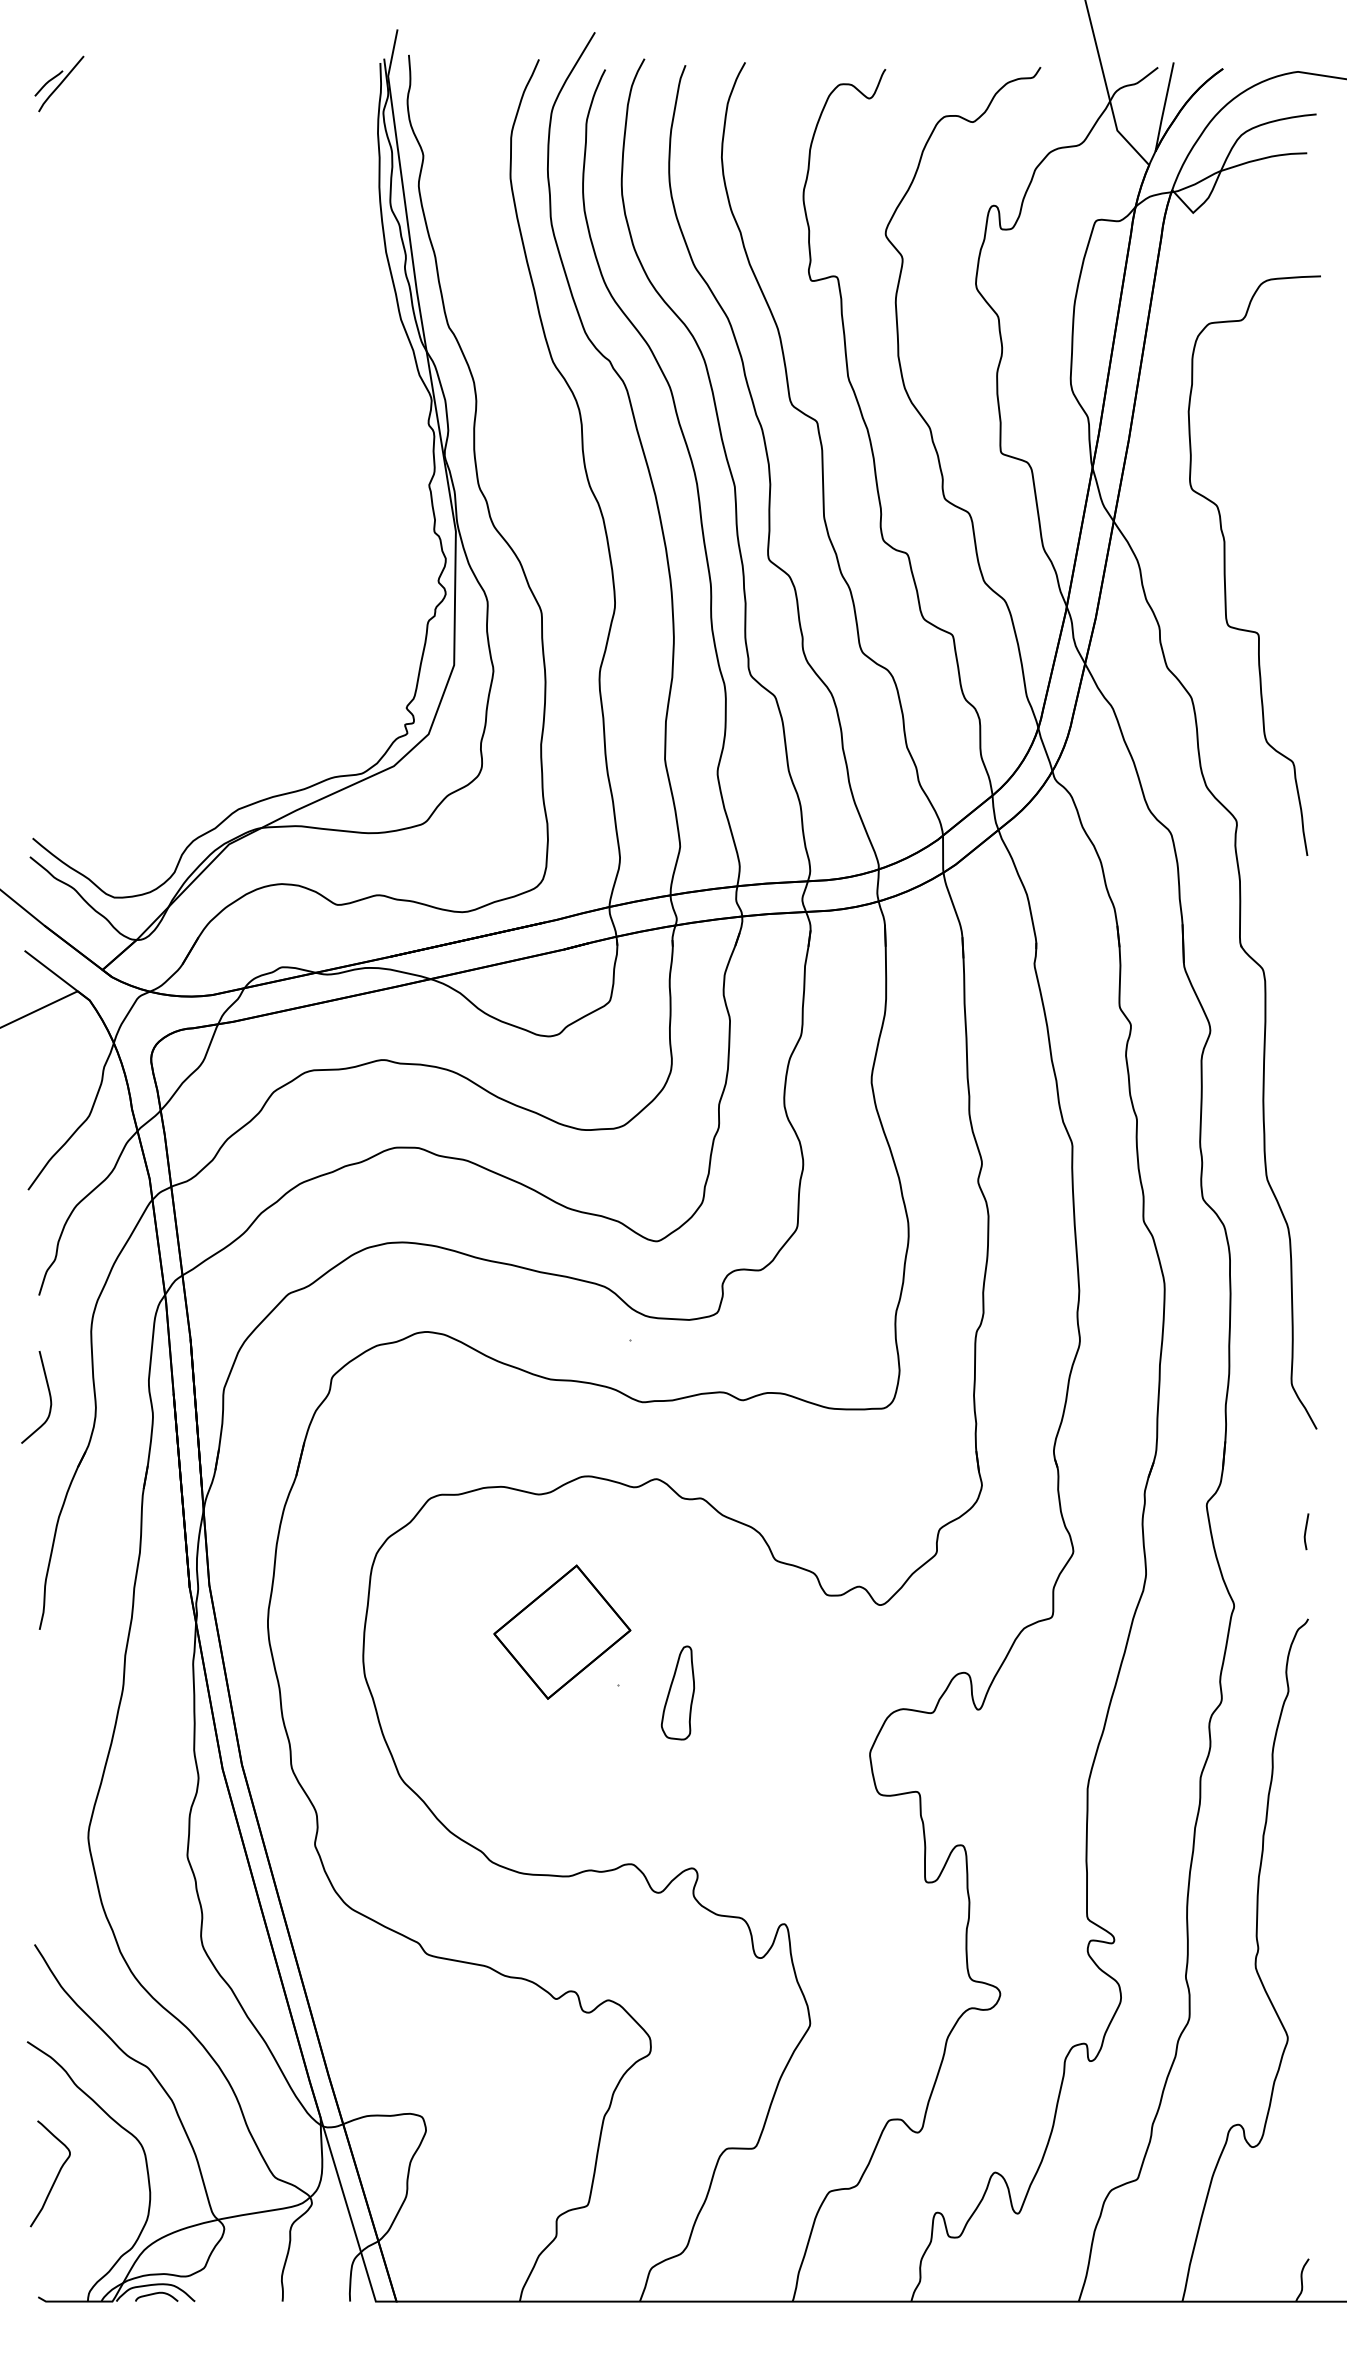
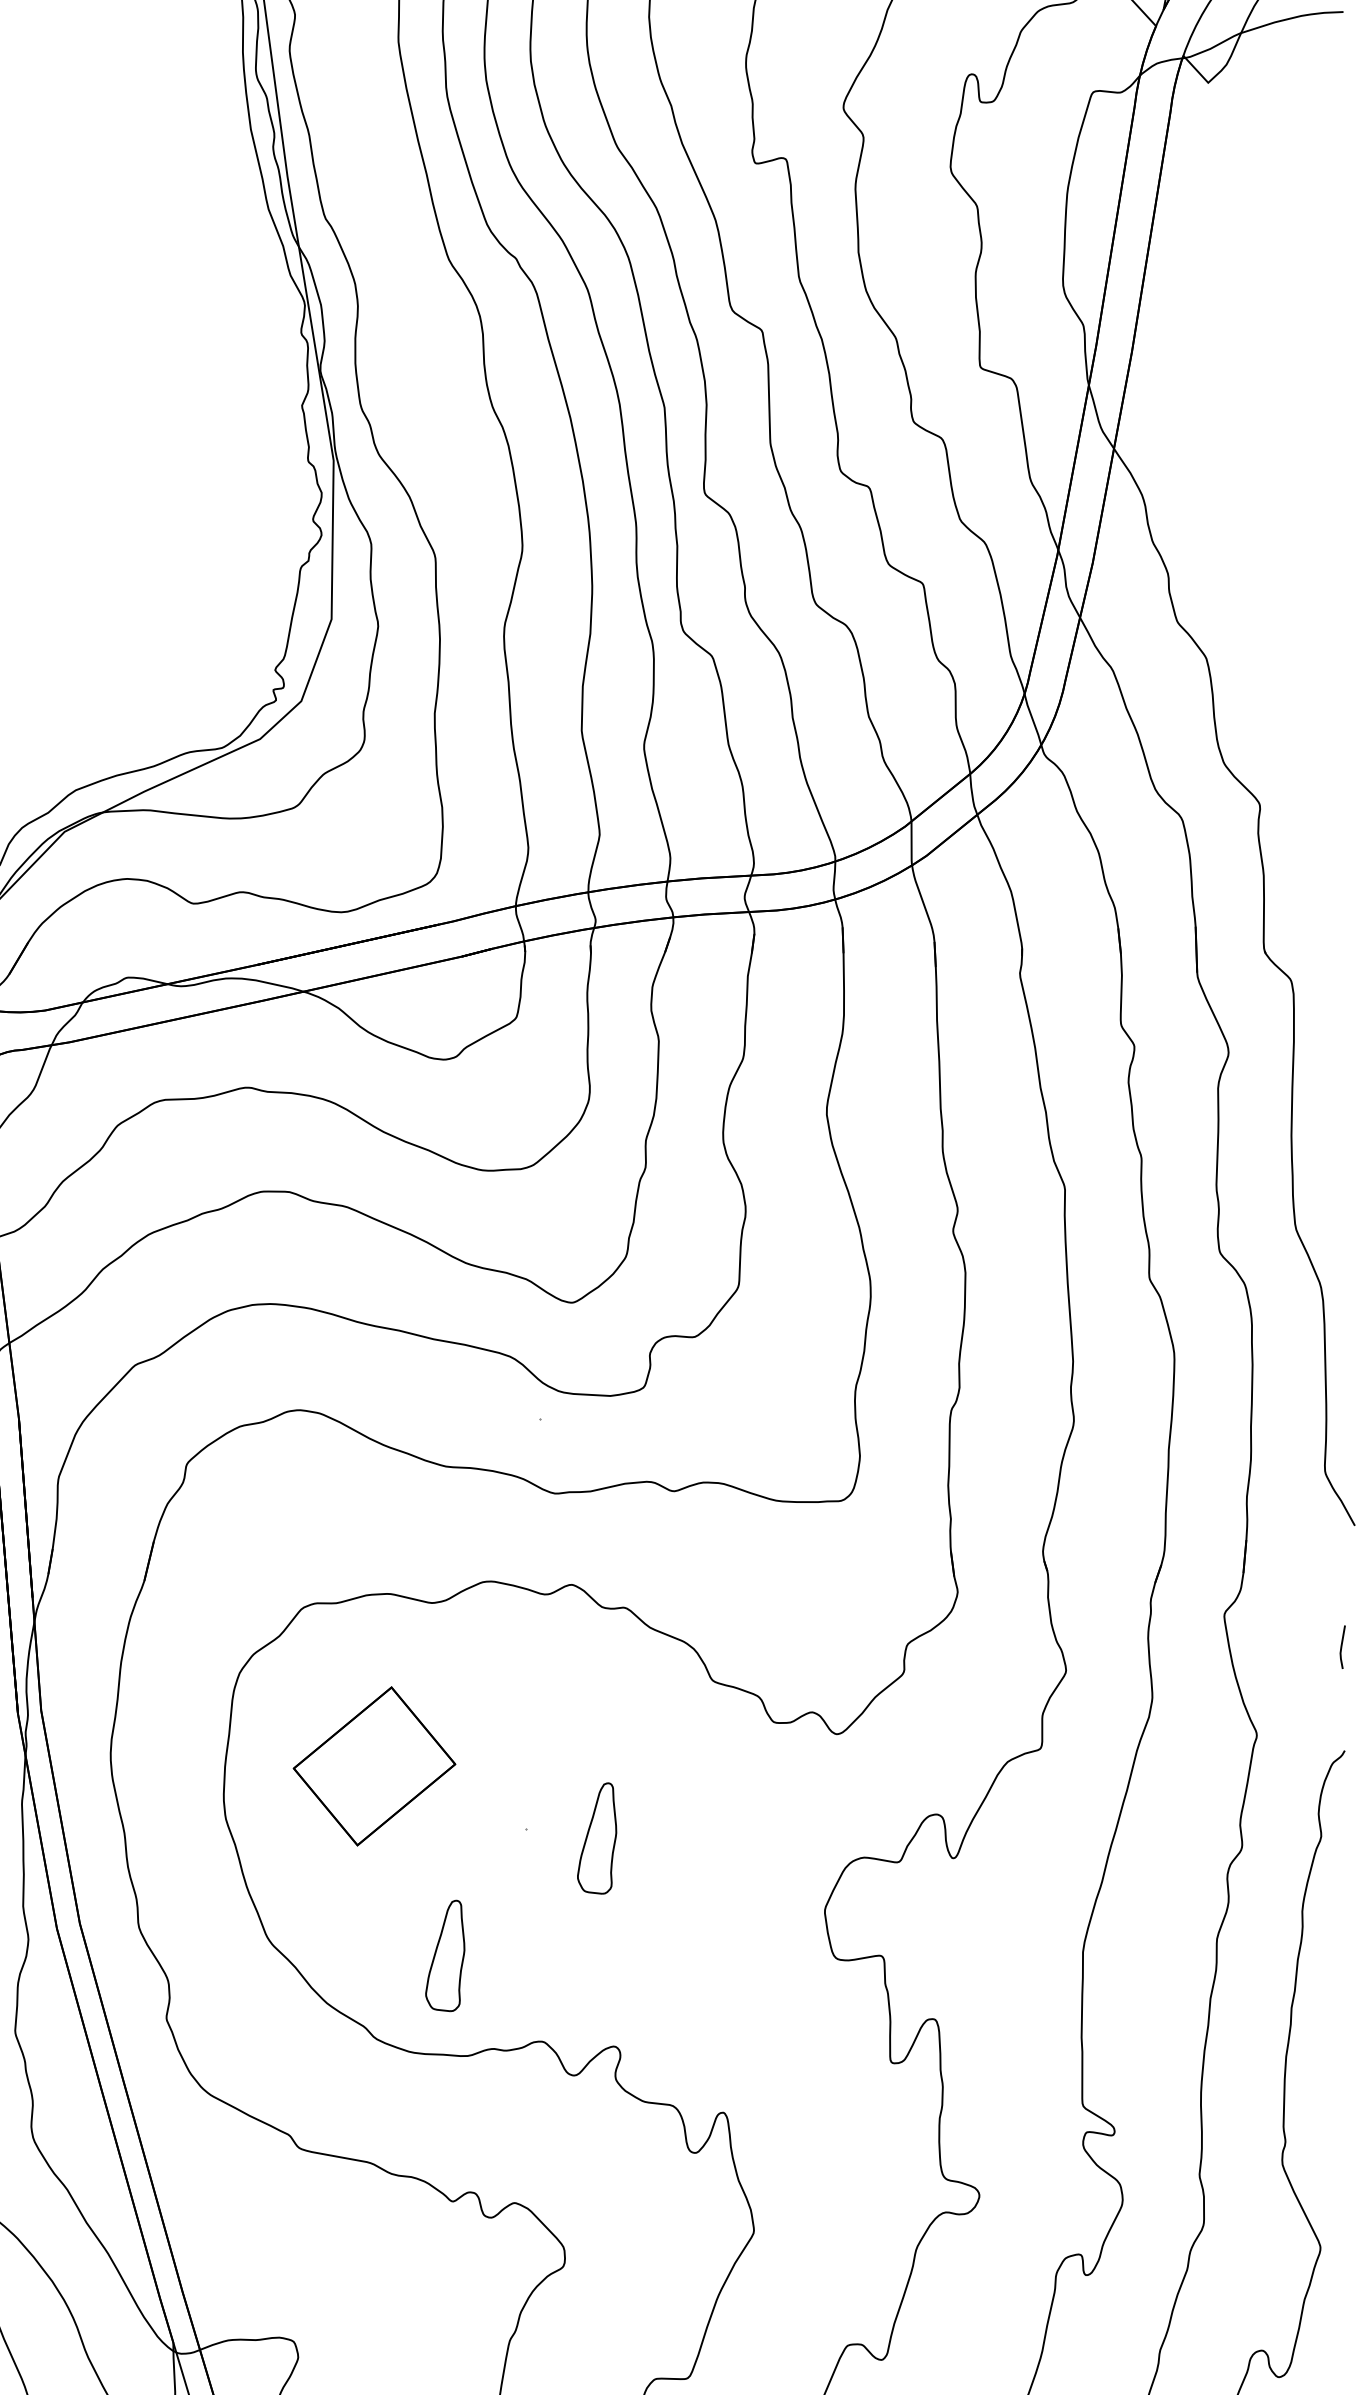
curve: (1225, 565) -> (1246, 501), removed
part: (562, 1631) -> (374, 1765), moved
part: (549, 1791) -> (444, 1955), added

